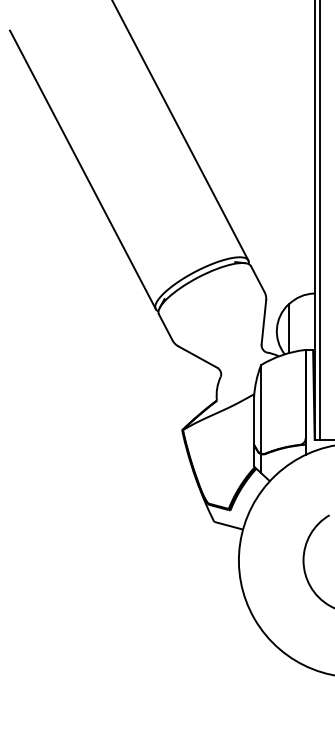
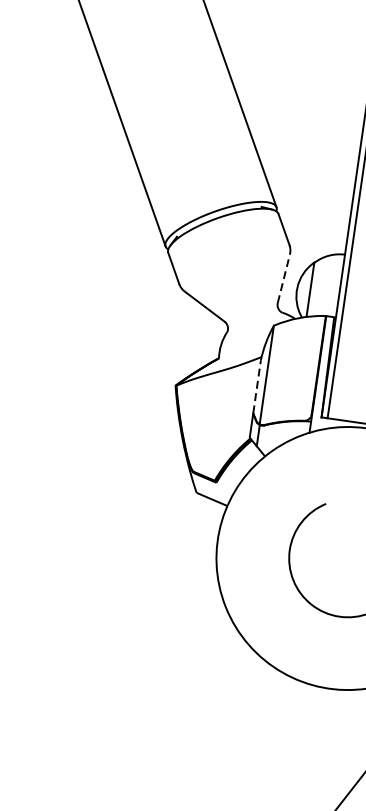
line: (263, 322) -> (283, 278), solid -> dashed
line: (254, 420) -> (257, 386), solid -> dashed

